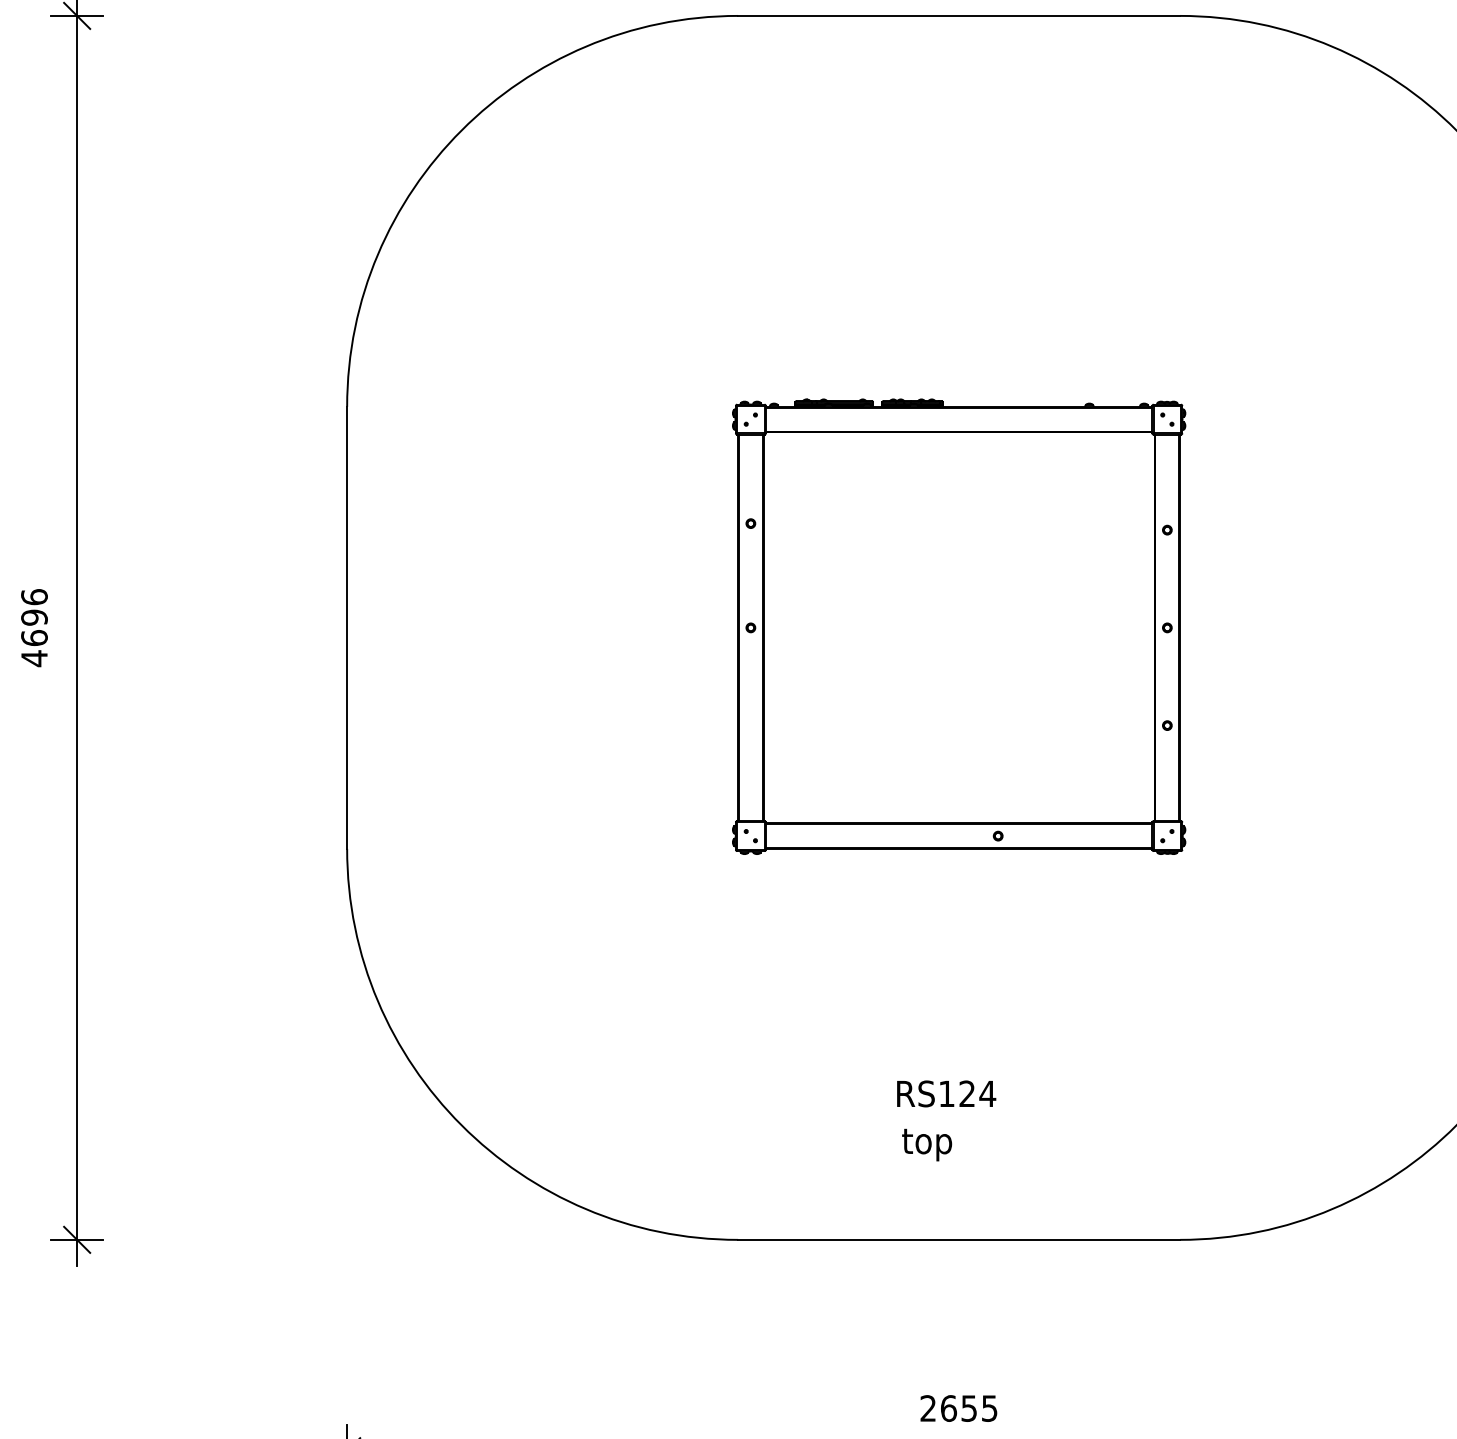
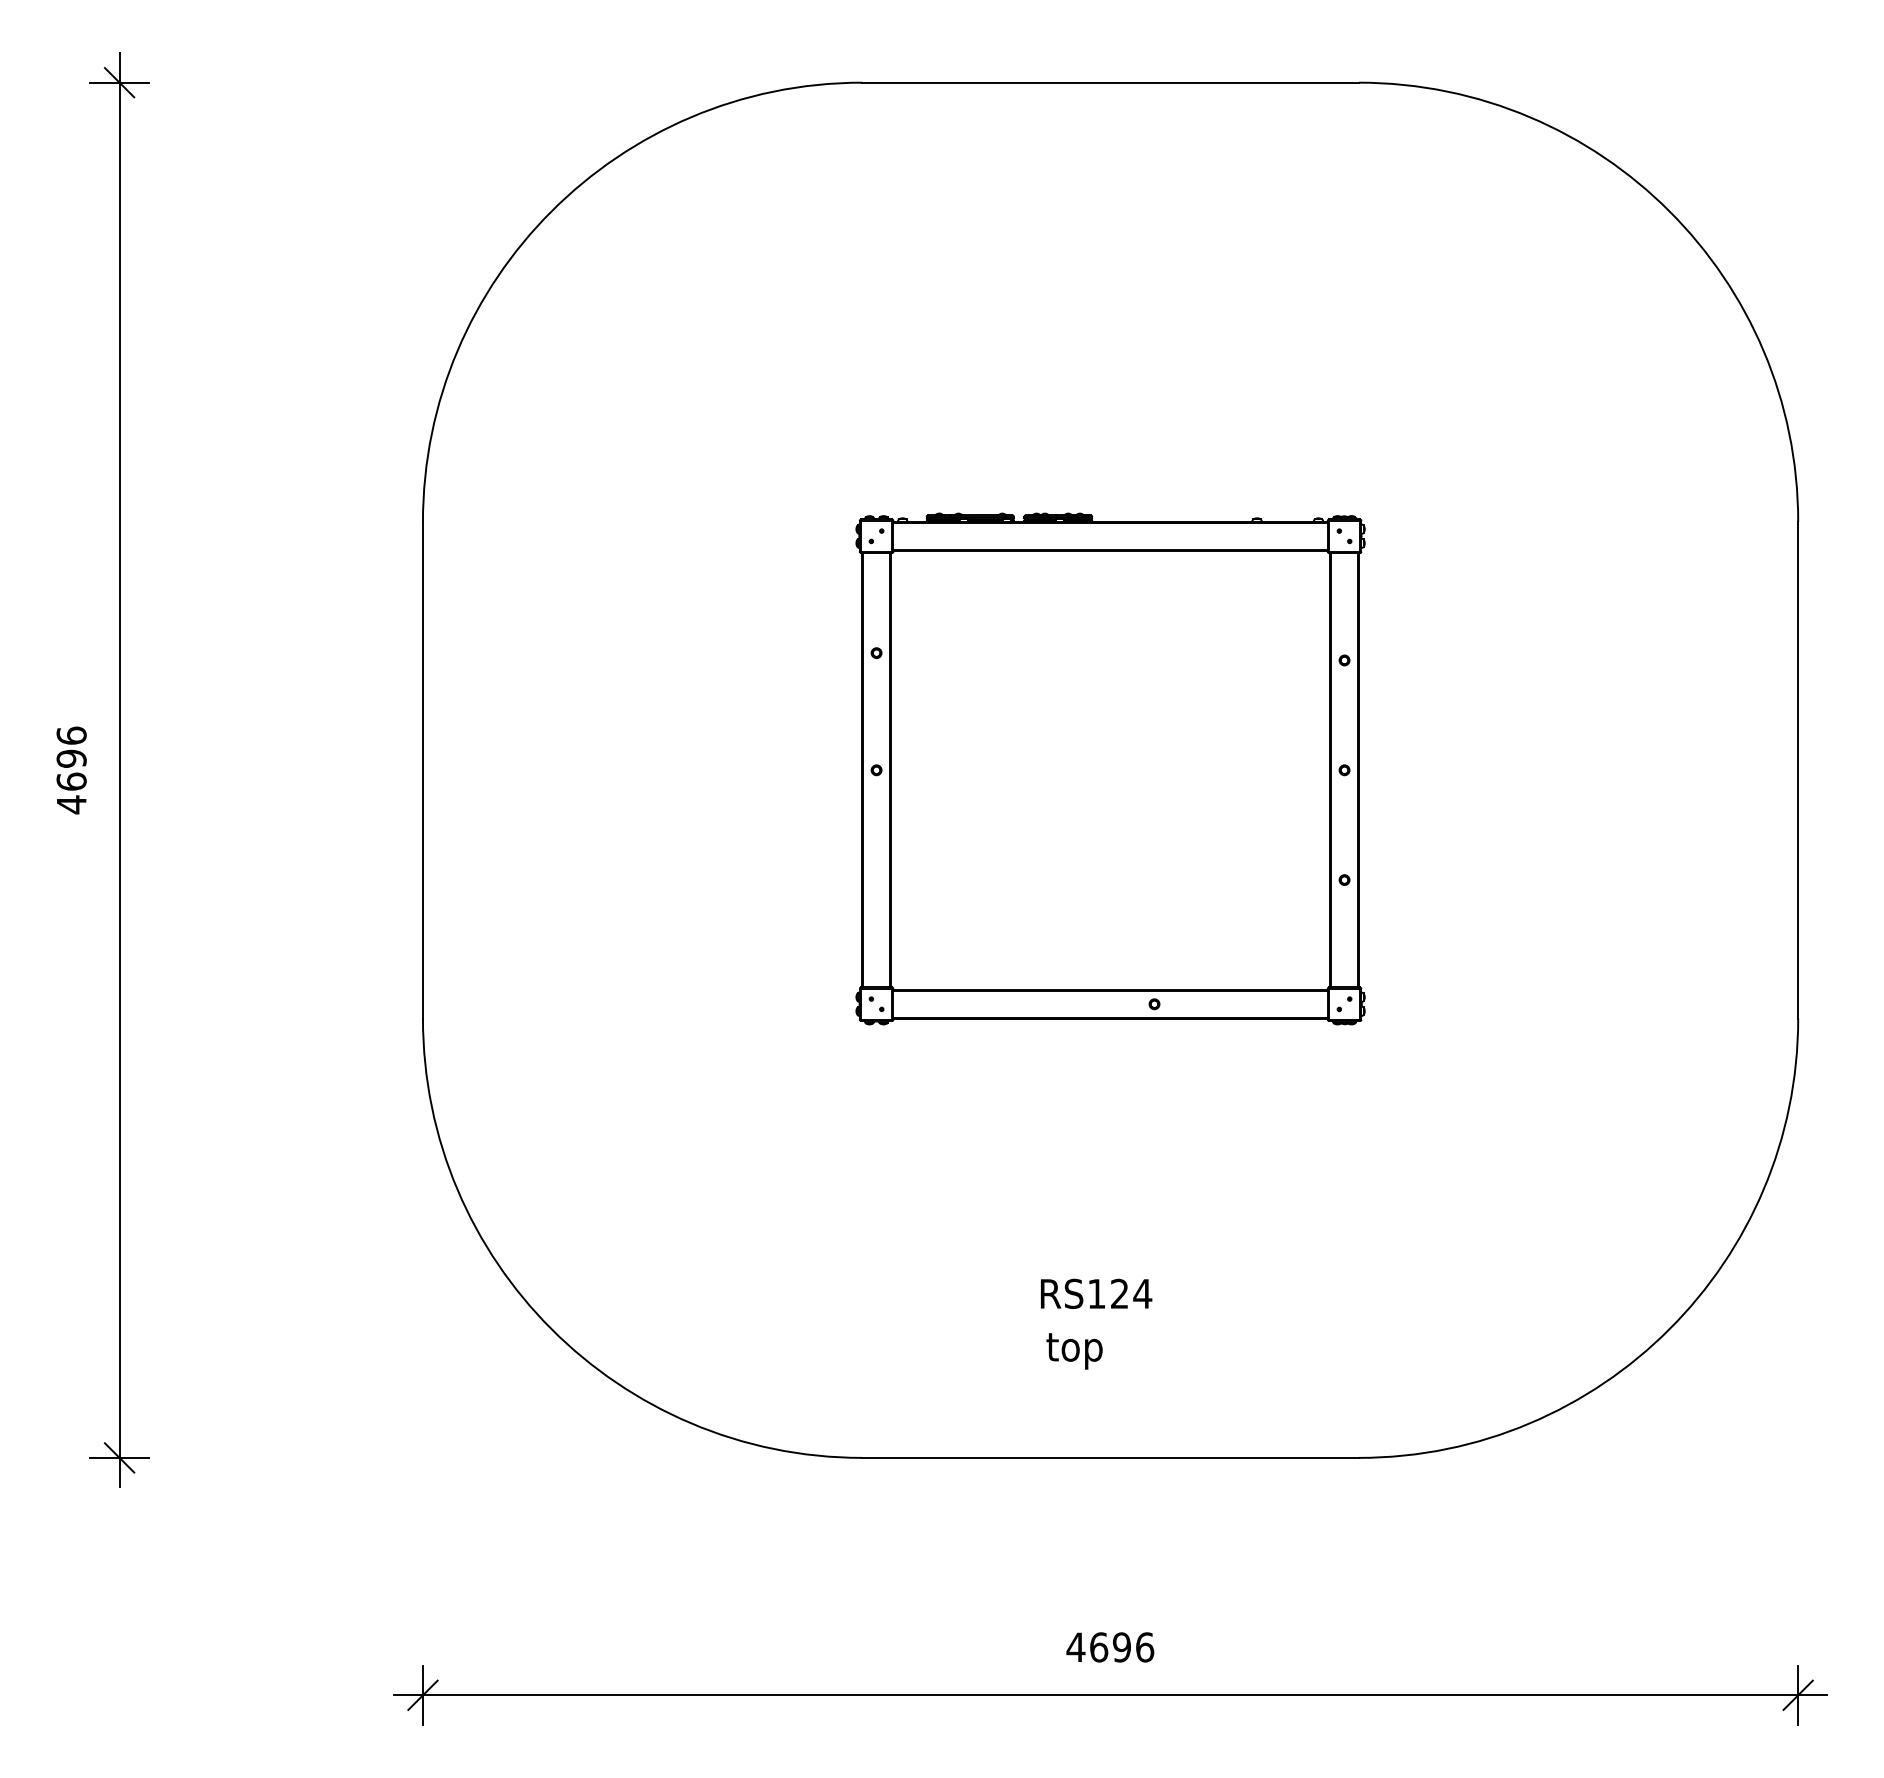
text: (959, 1408) -> (1110, 1647), 2655 -> 4696

